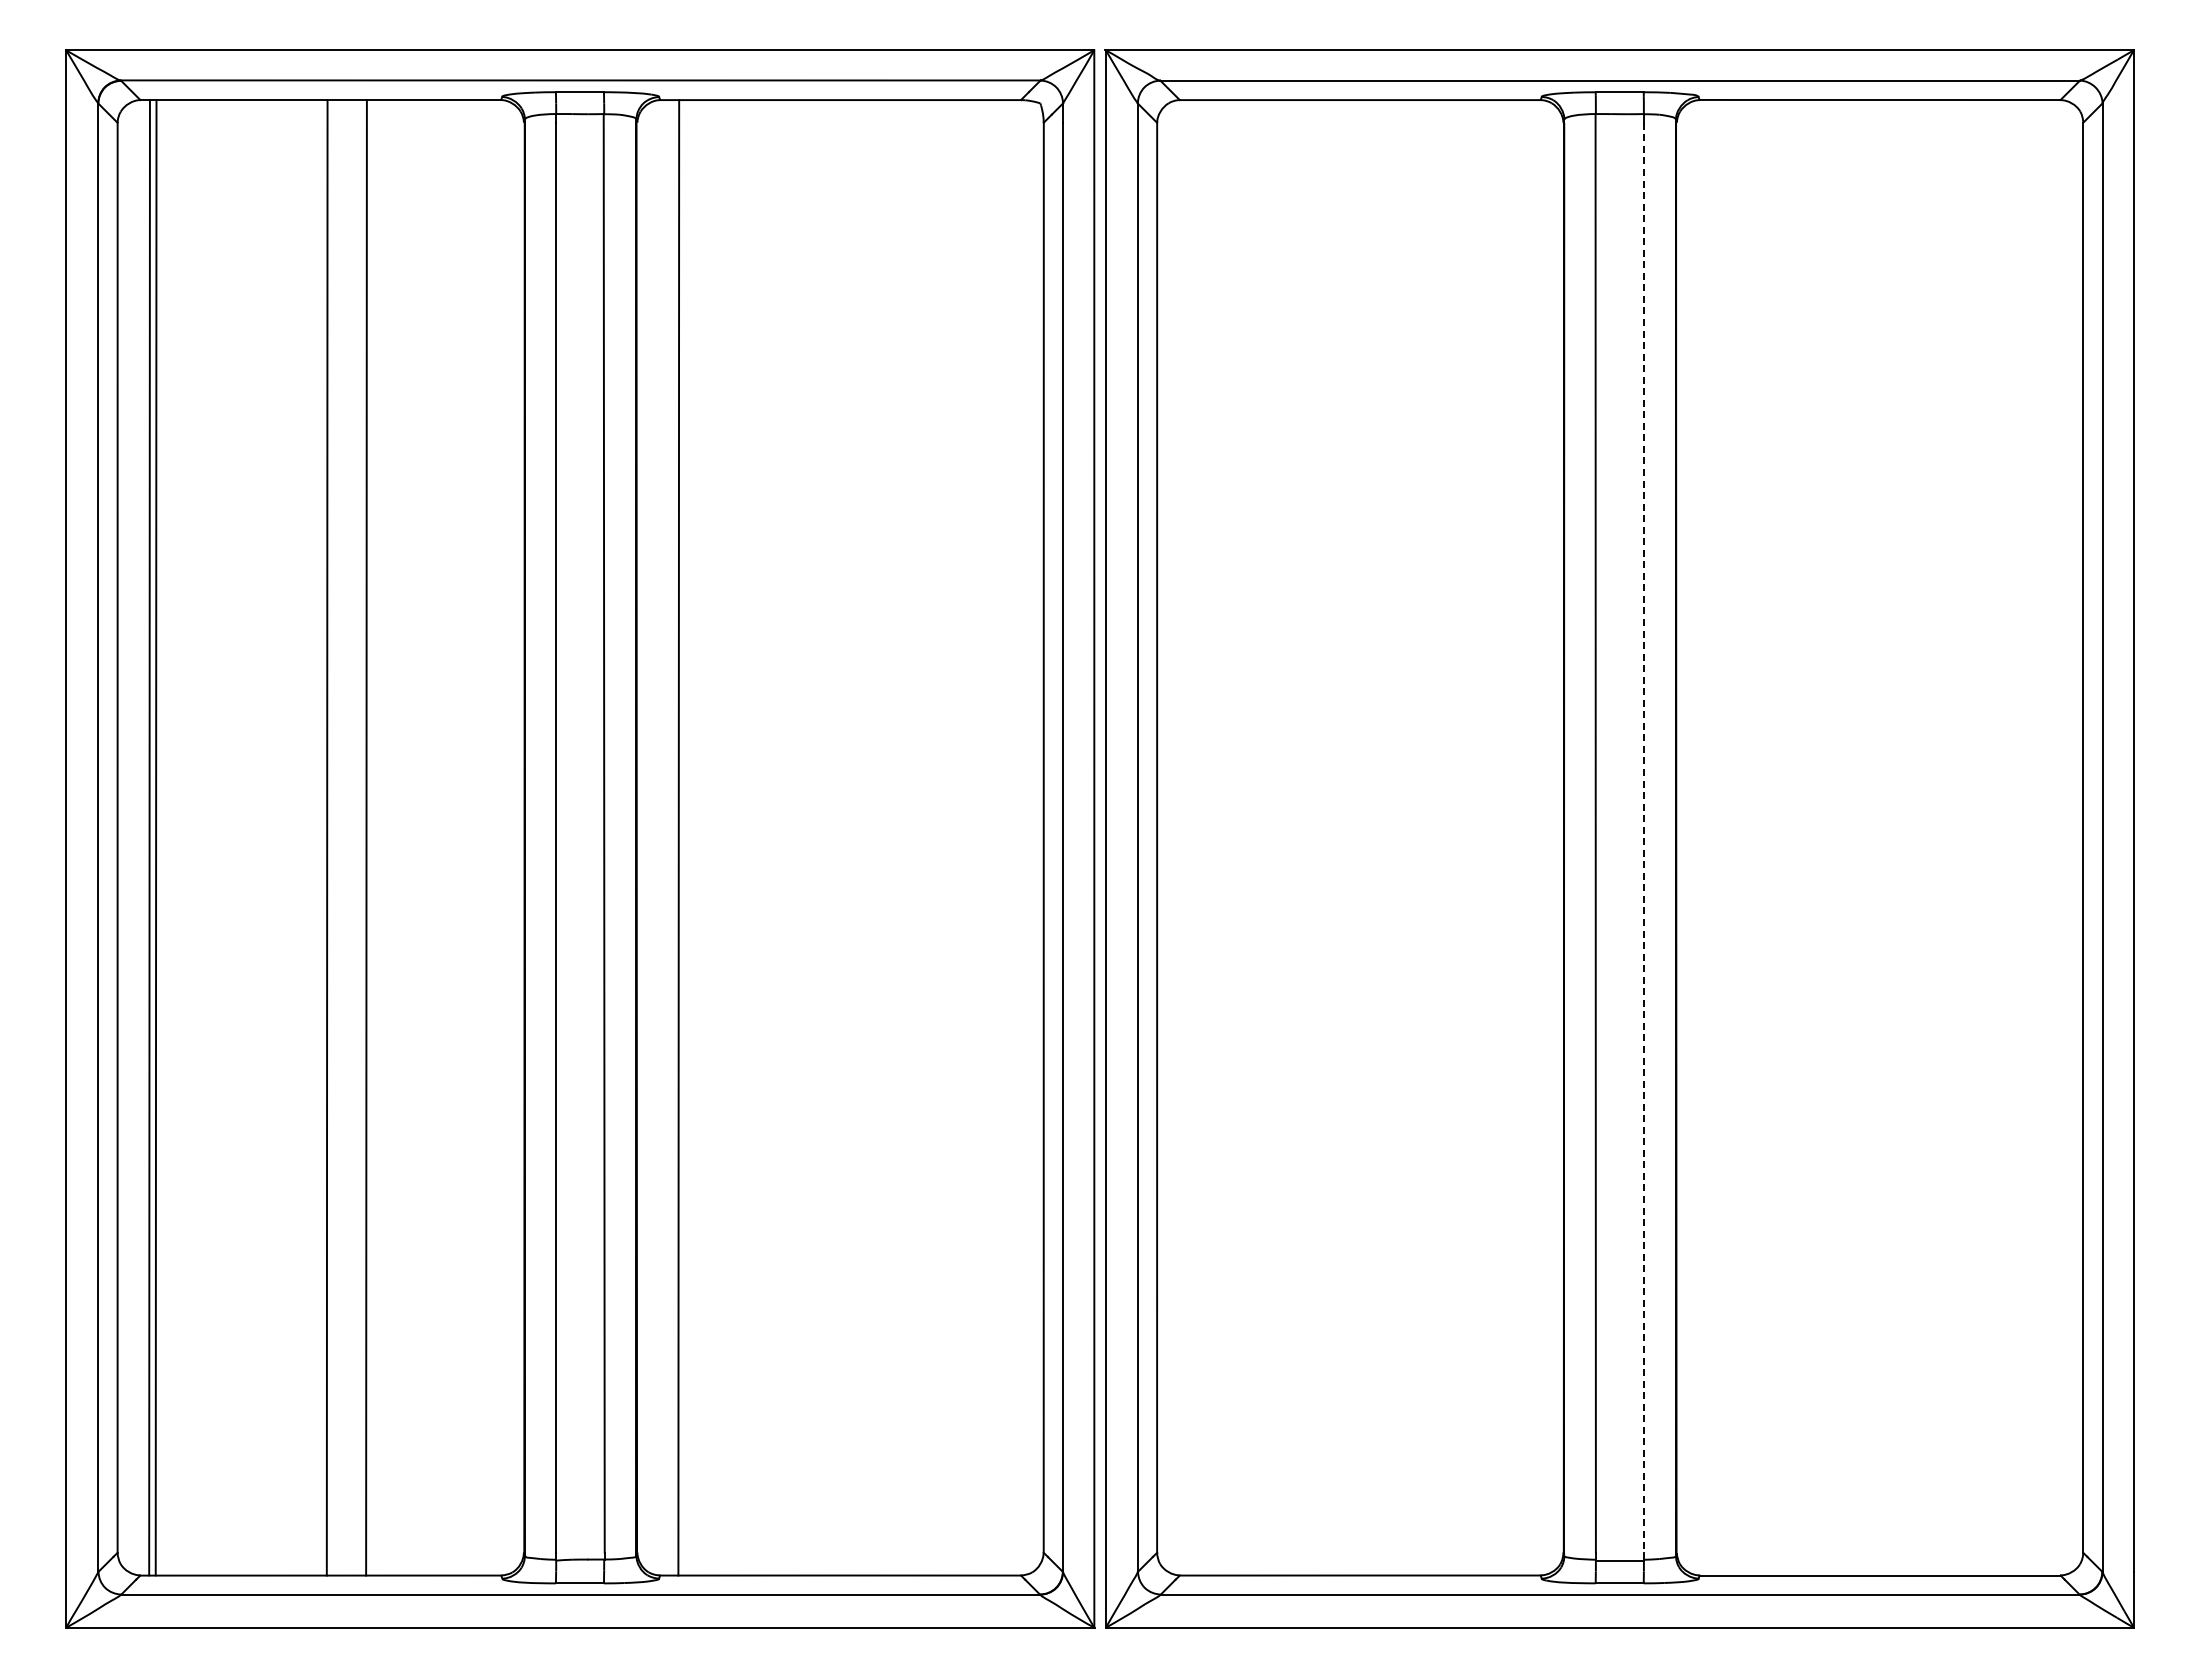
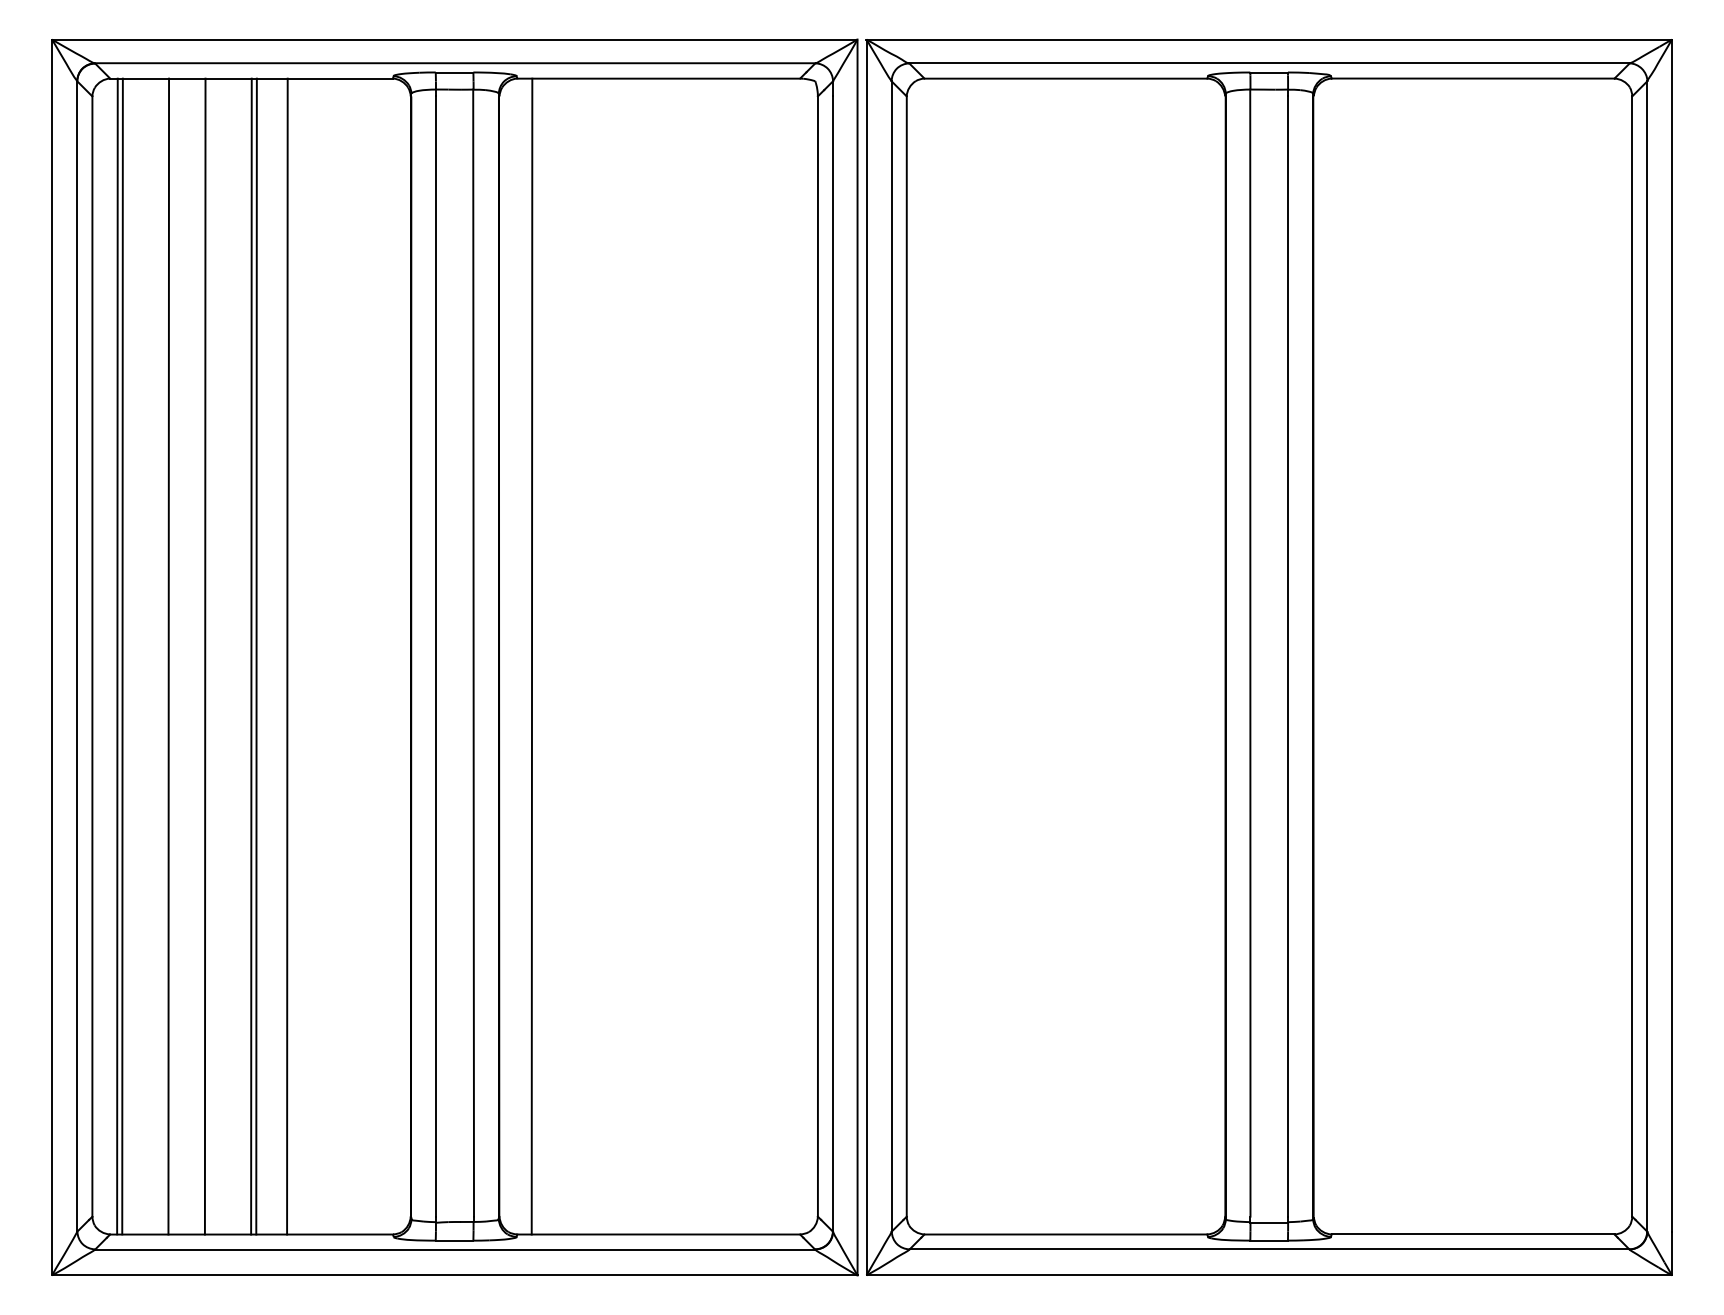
line: (214, 837) -> (168, 656), added
line: (261, 837) -> (205, 656), added
line: (320, 837) -> (251, 656), added
line: (1643, 837) -> (1287, 656), dashed -> solid

